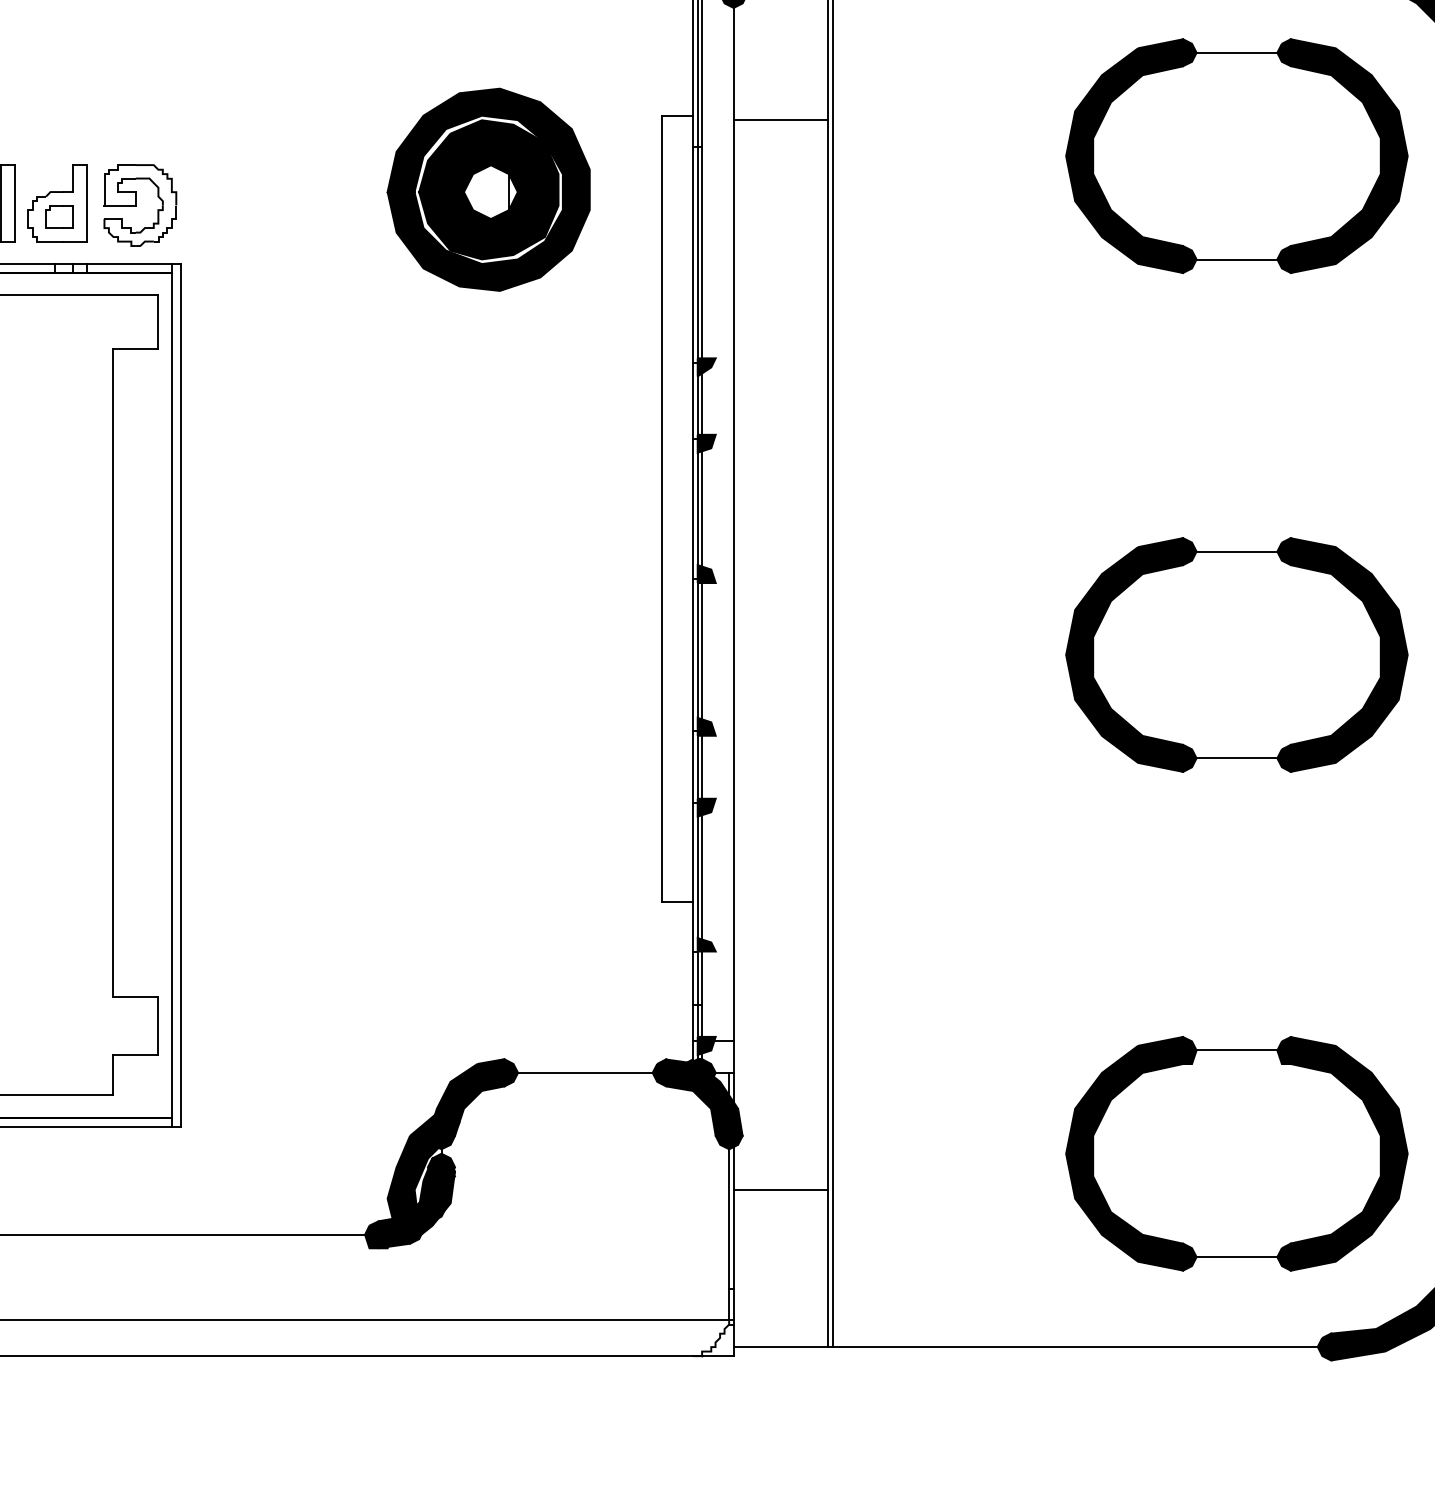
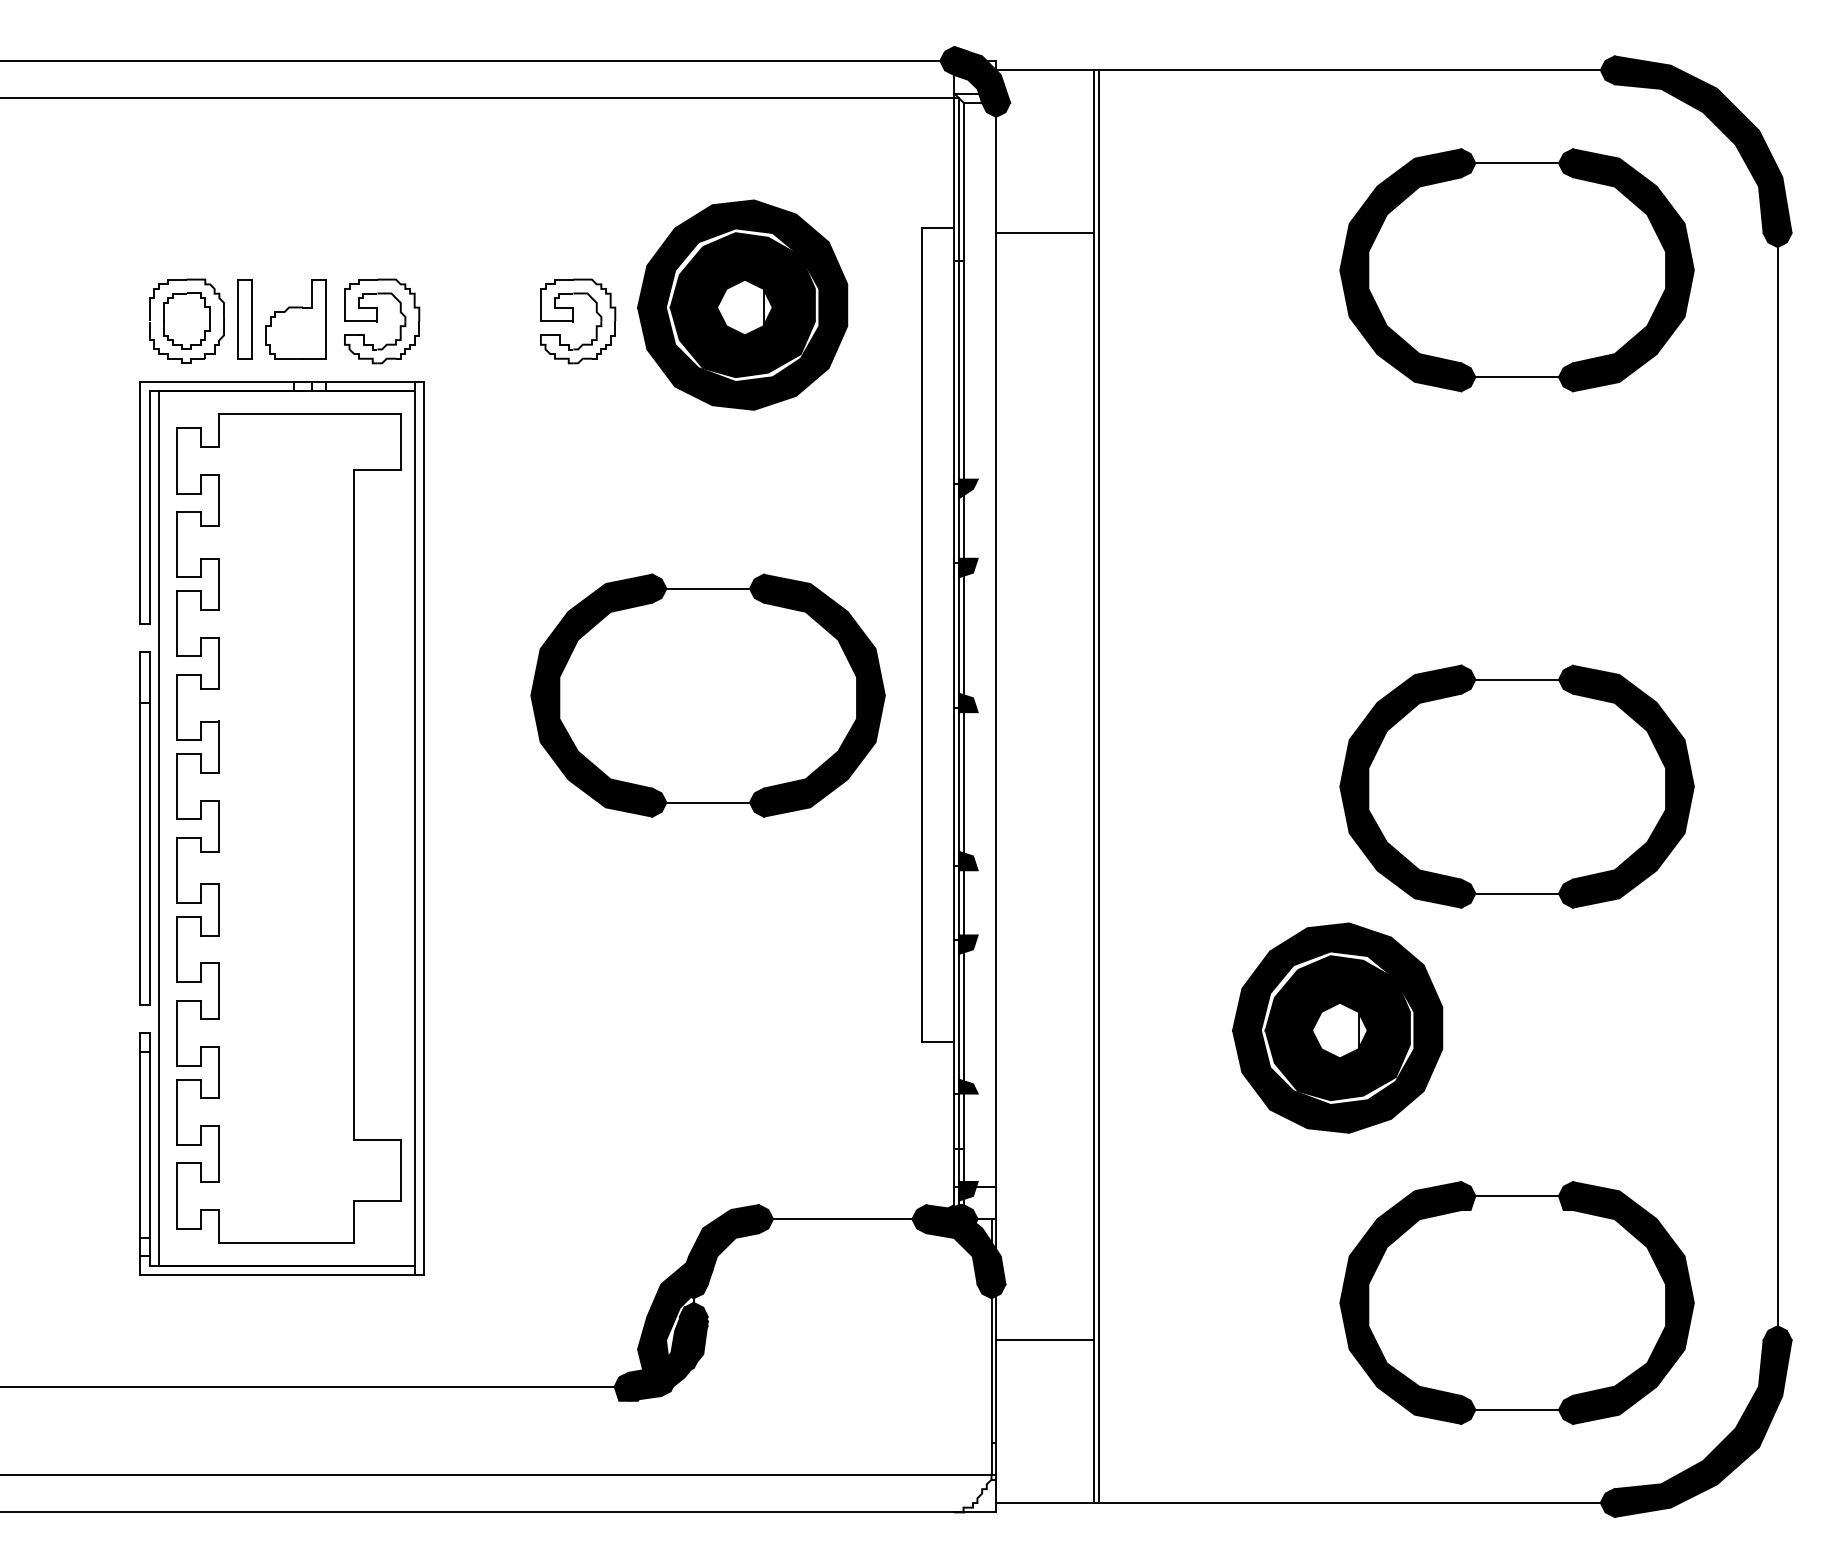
part: (330, 205) -> (578, 321), added
part: (59, 216) -> (298, 332), removed
part: (454, 566) -> (707, 695), added
part: (1063, 887) -> (1337, 1027), added

